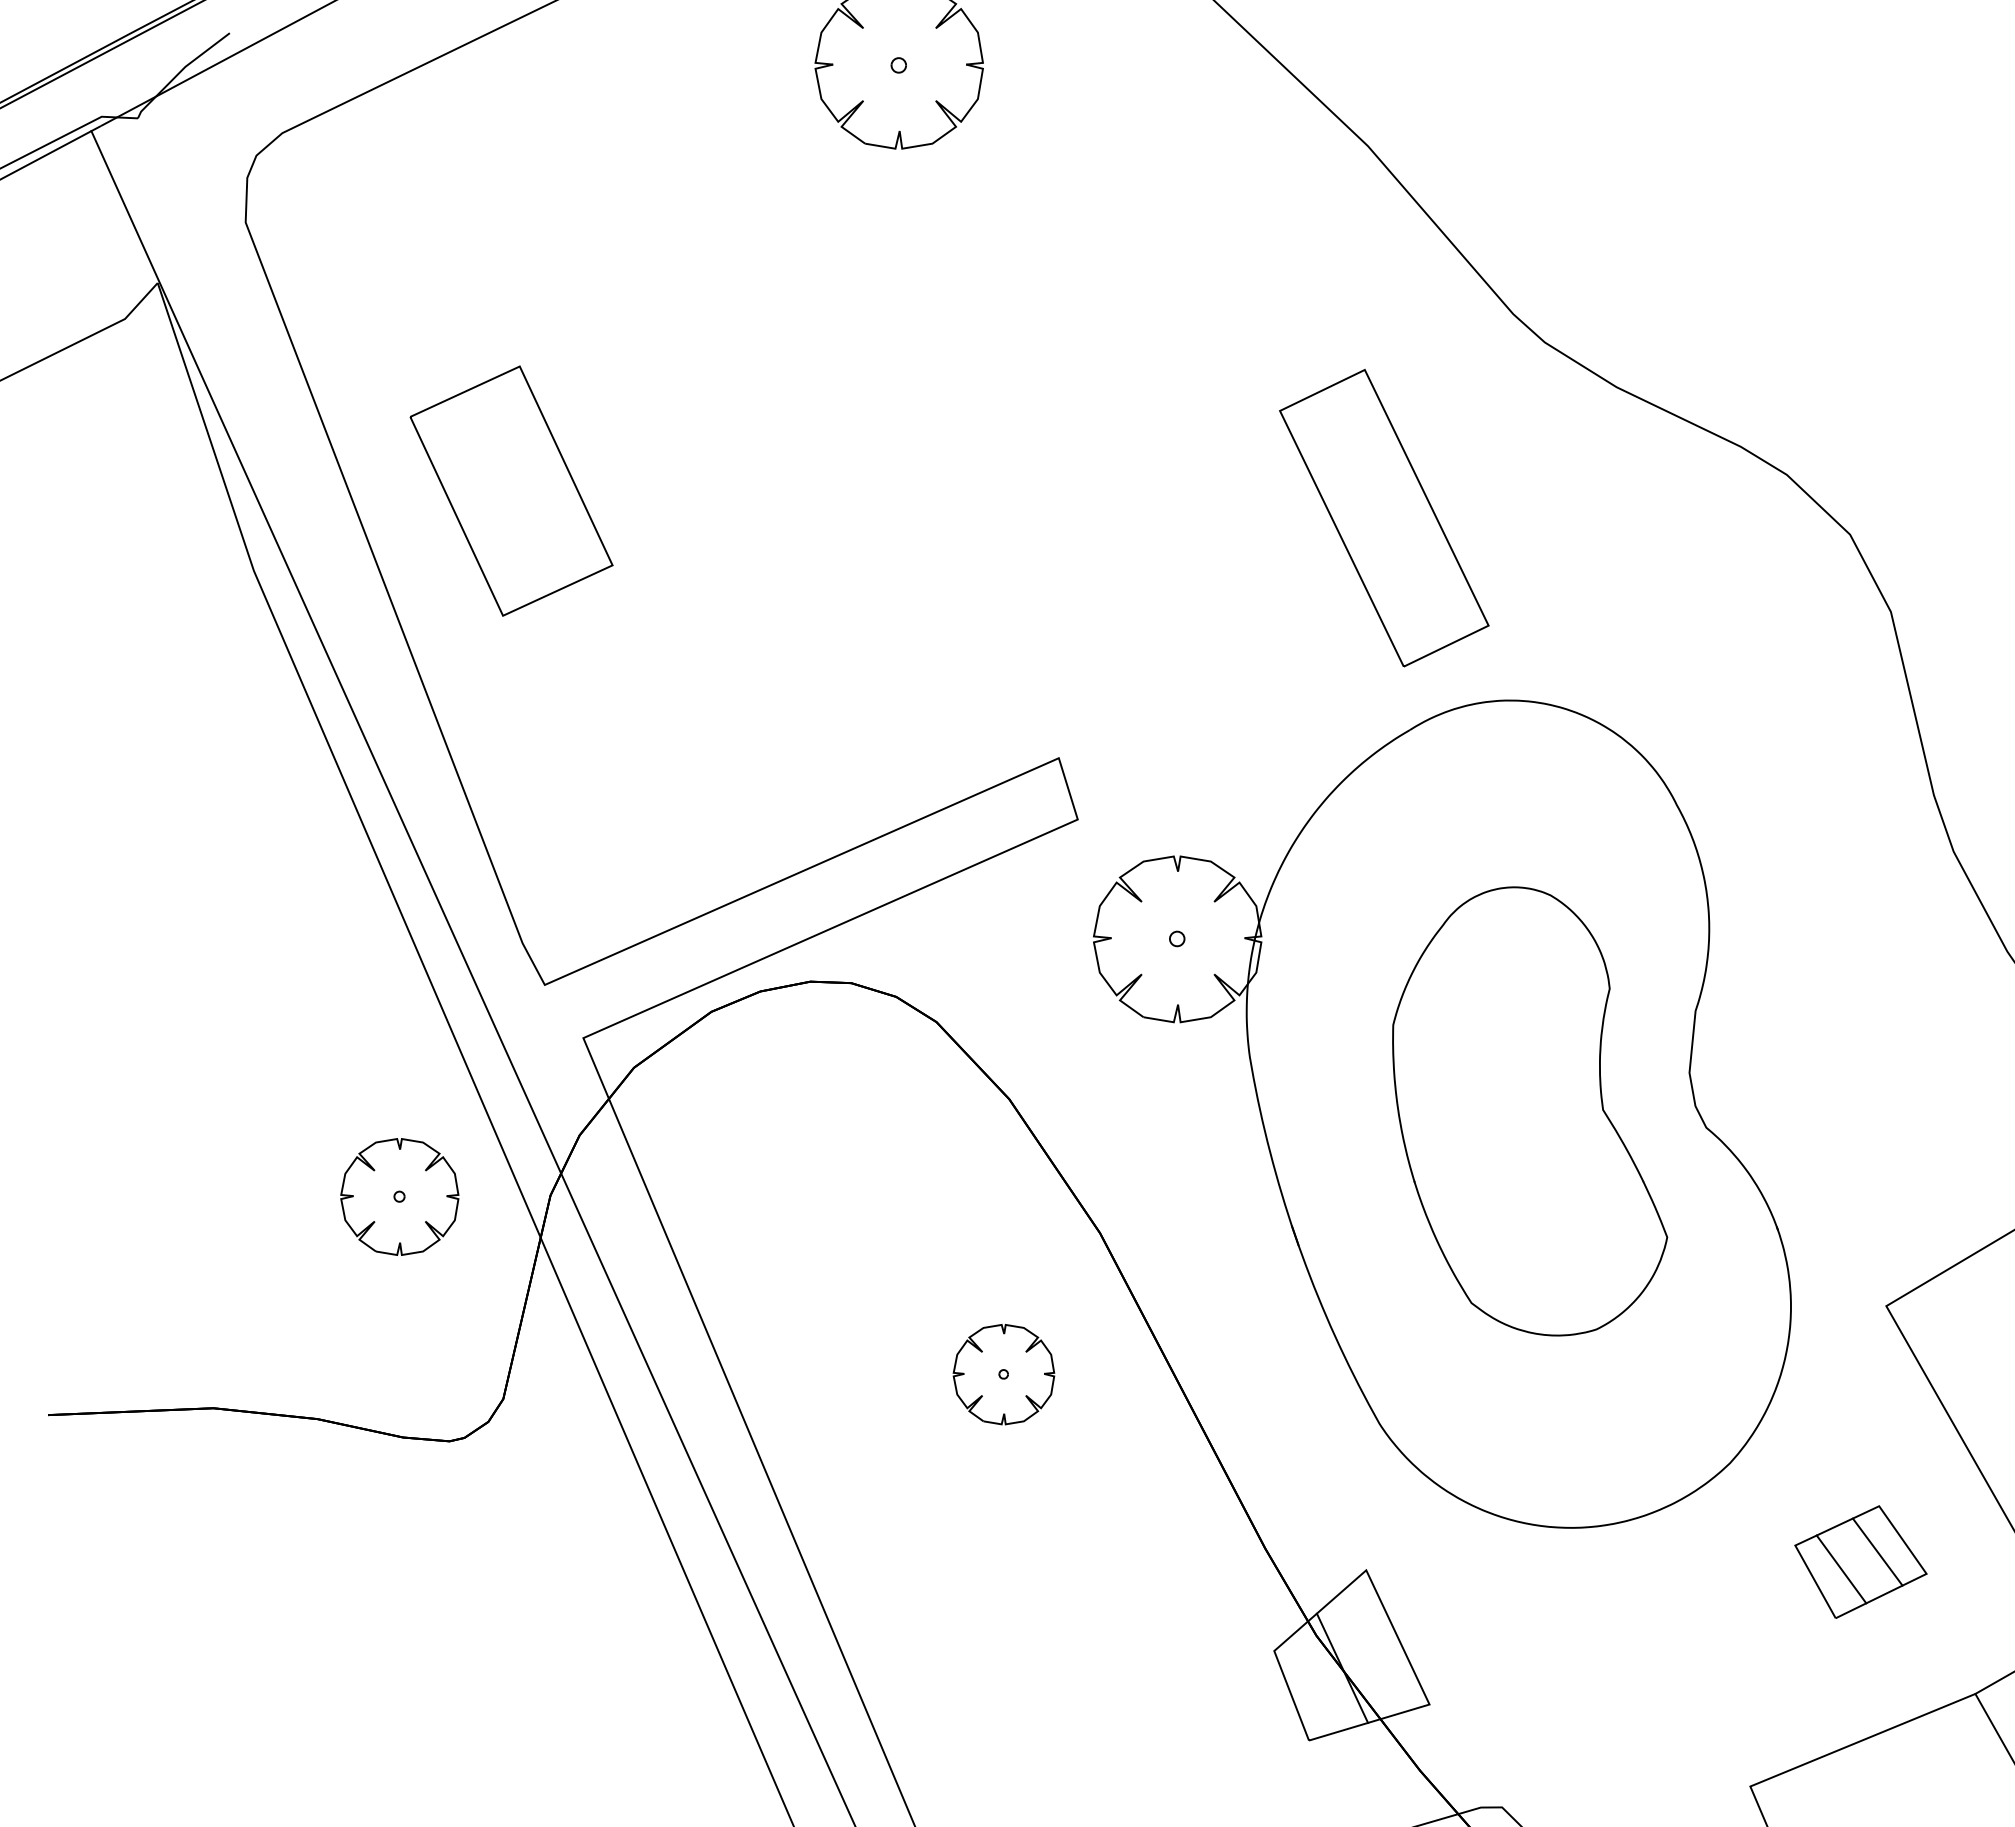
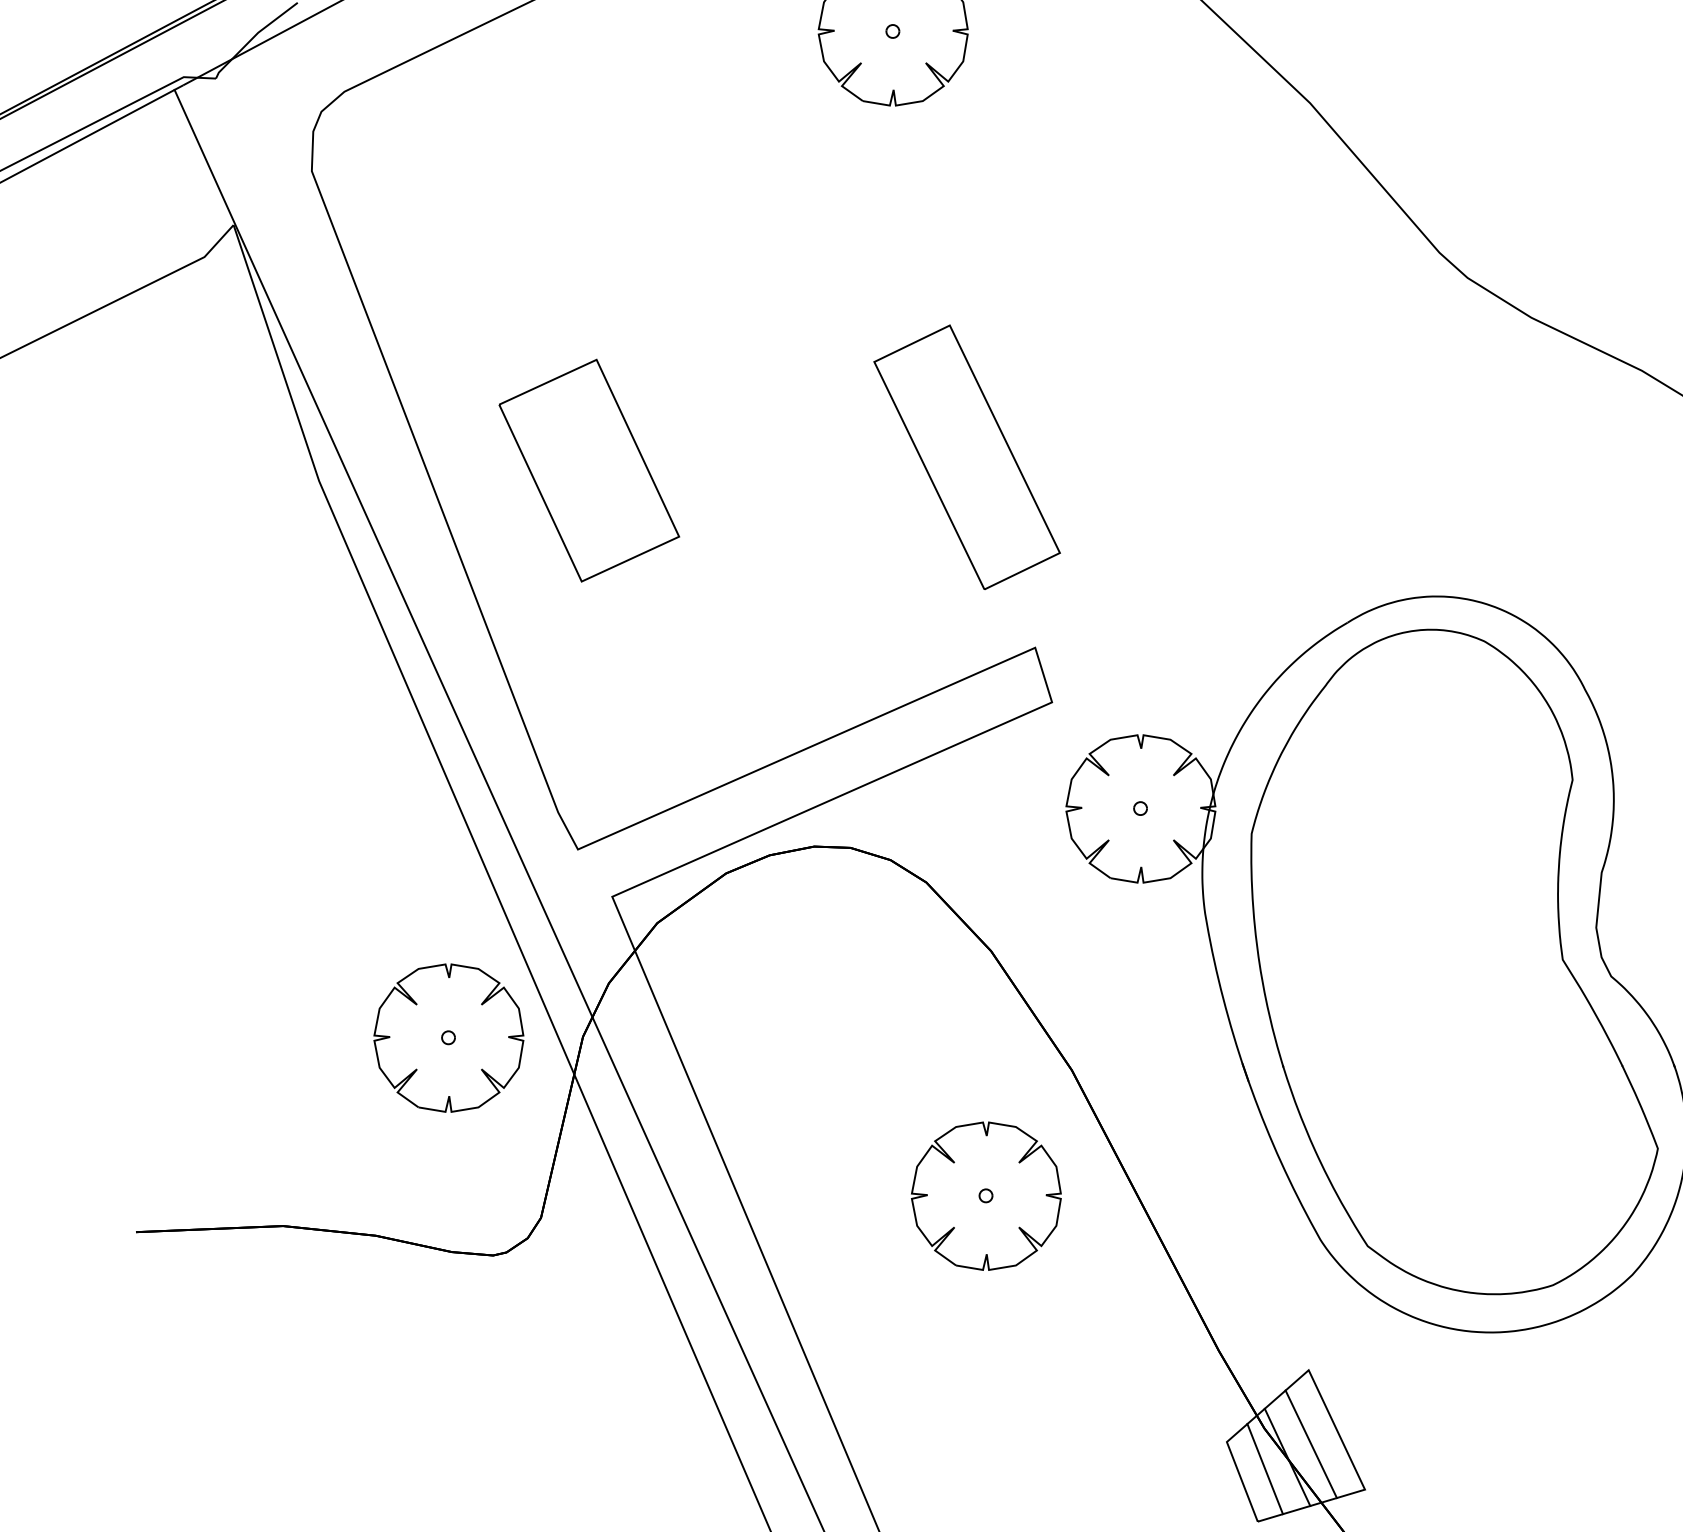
part: (511, 490) -> (589, 470), moved
part: (1384, 517) -> (967, 456), moved
part: (1529, 1111) -> (1453, 962), size x1.67
part: (399, 1196) -> (448, 1037), size x1.43
part: (1003, 1374) -> (985, 1196), size x1.67
line: (1368, 1653) -> (1310, 1444), added
line: (1317, 1681) -> (1265, 1469), added

